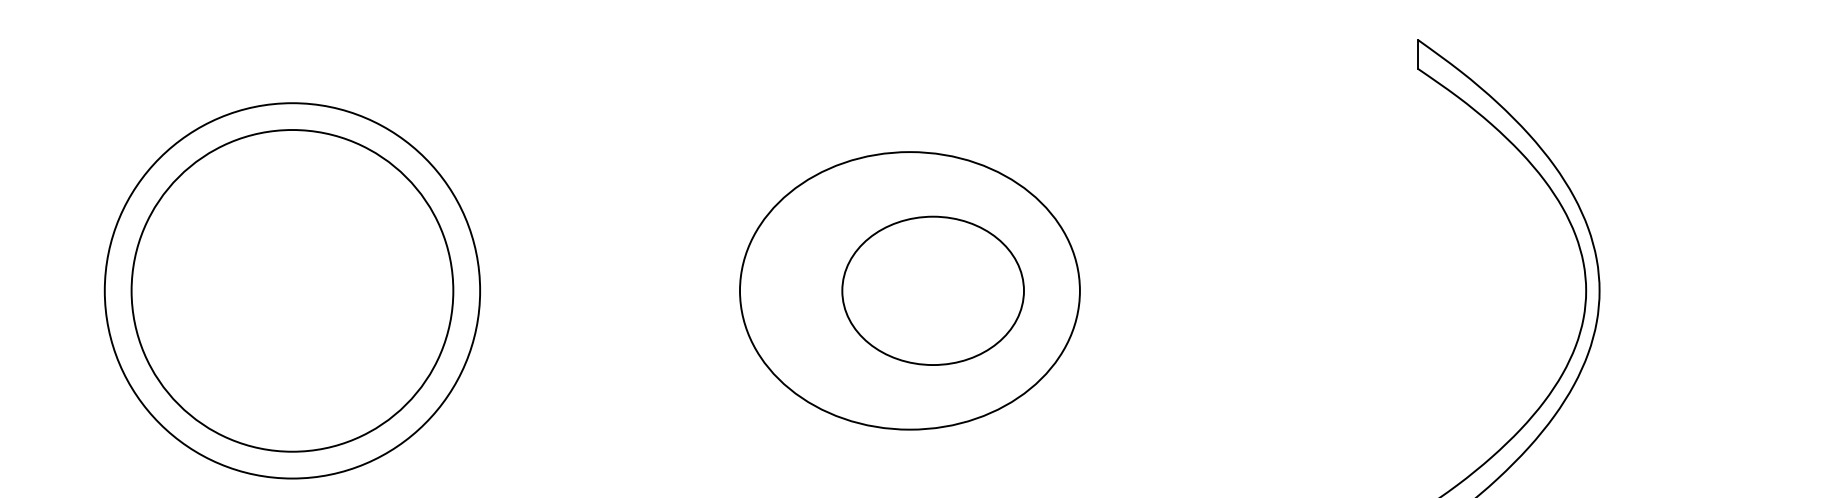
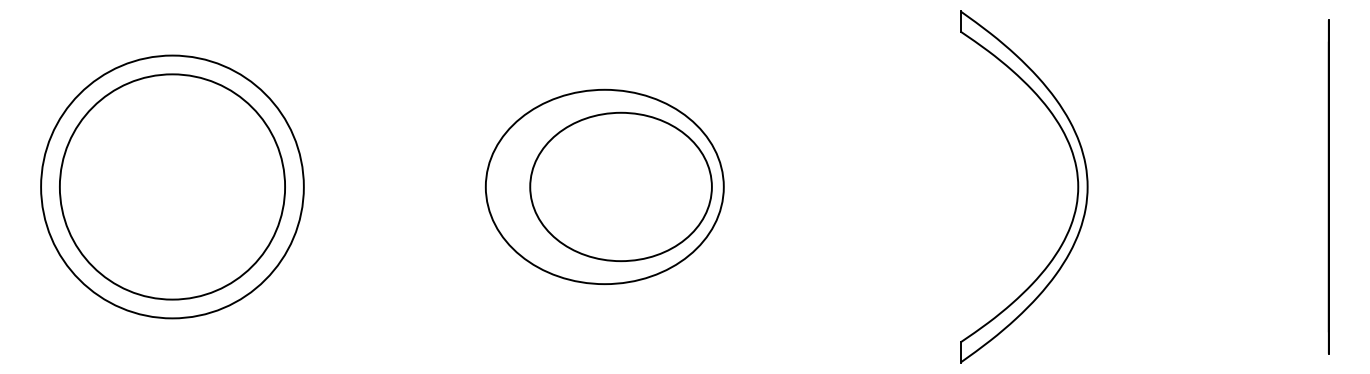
part: (932, 290) -> (620, 186), size x1.43

